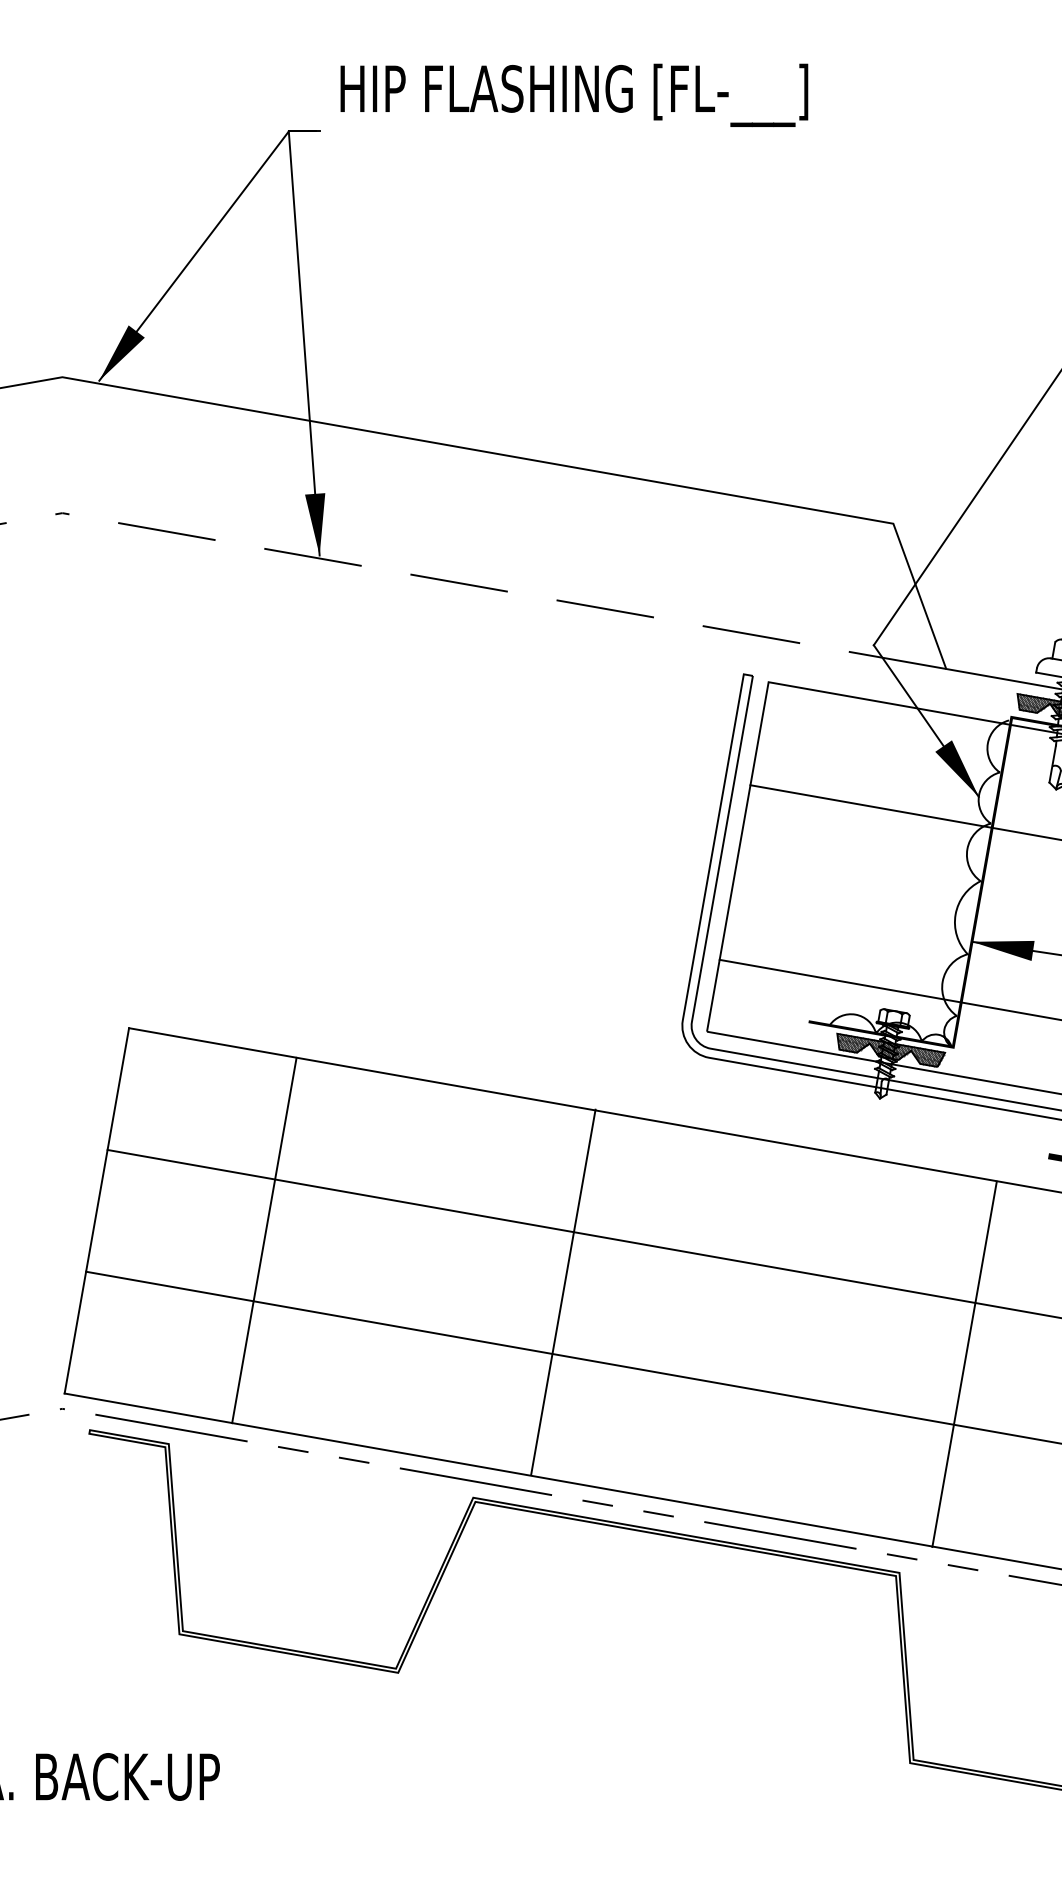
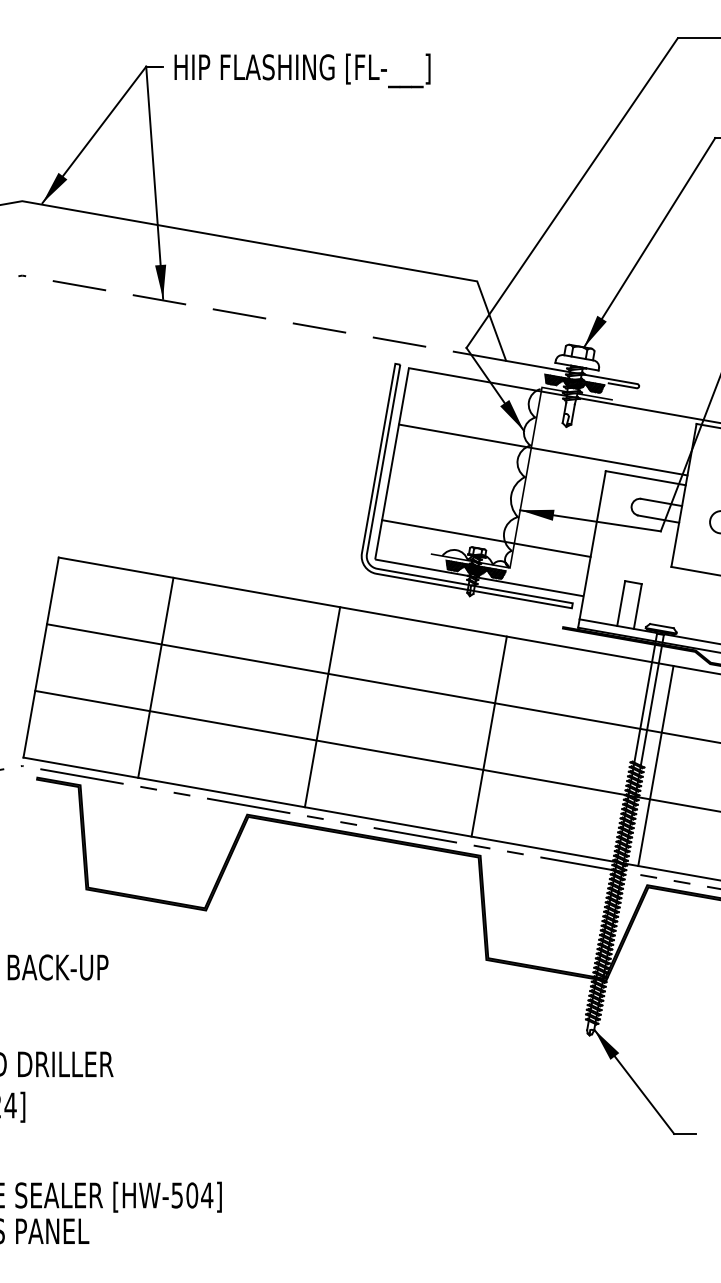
text: (574, 94) -> (302, 70), moved
line: (263, 1239) -> (155, 677), moved
line: (563, 1292) -> (322, 707), moved
line: (963, 1364) -> (488, 736), moved

